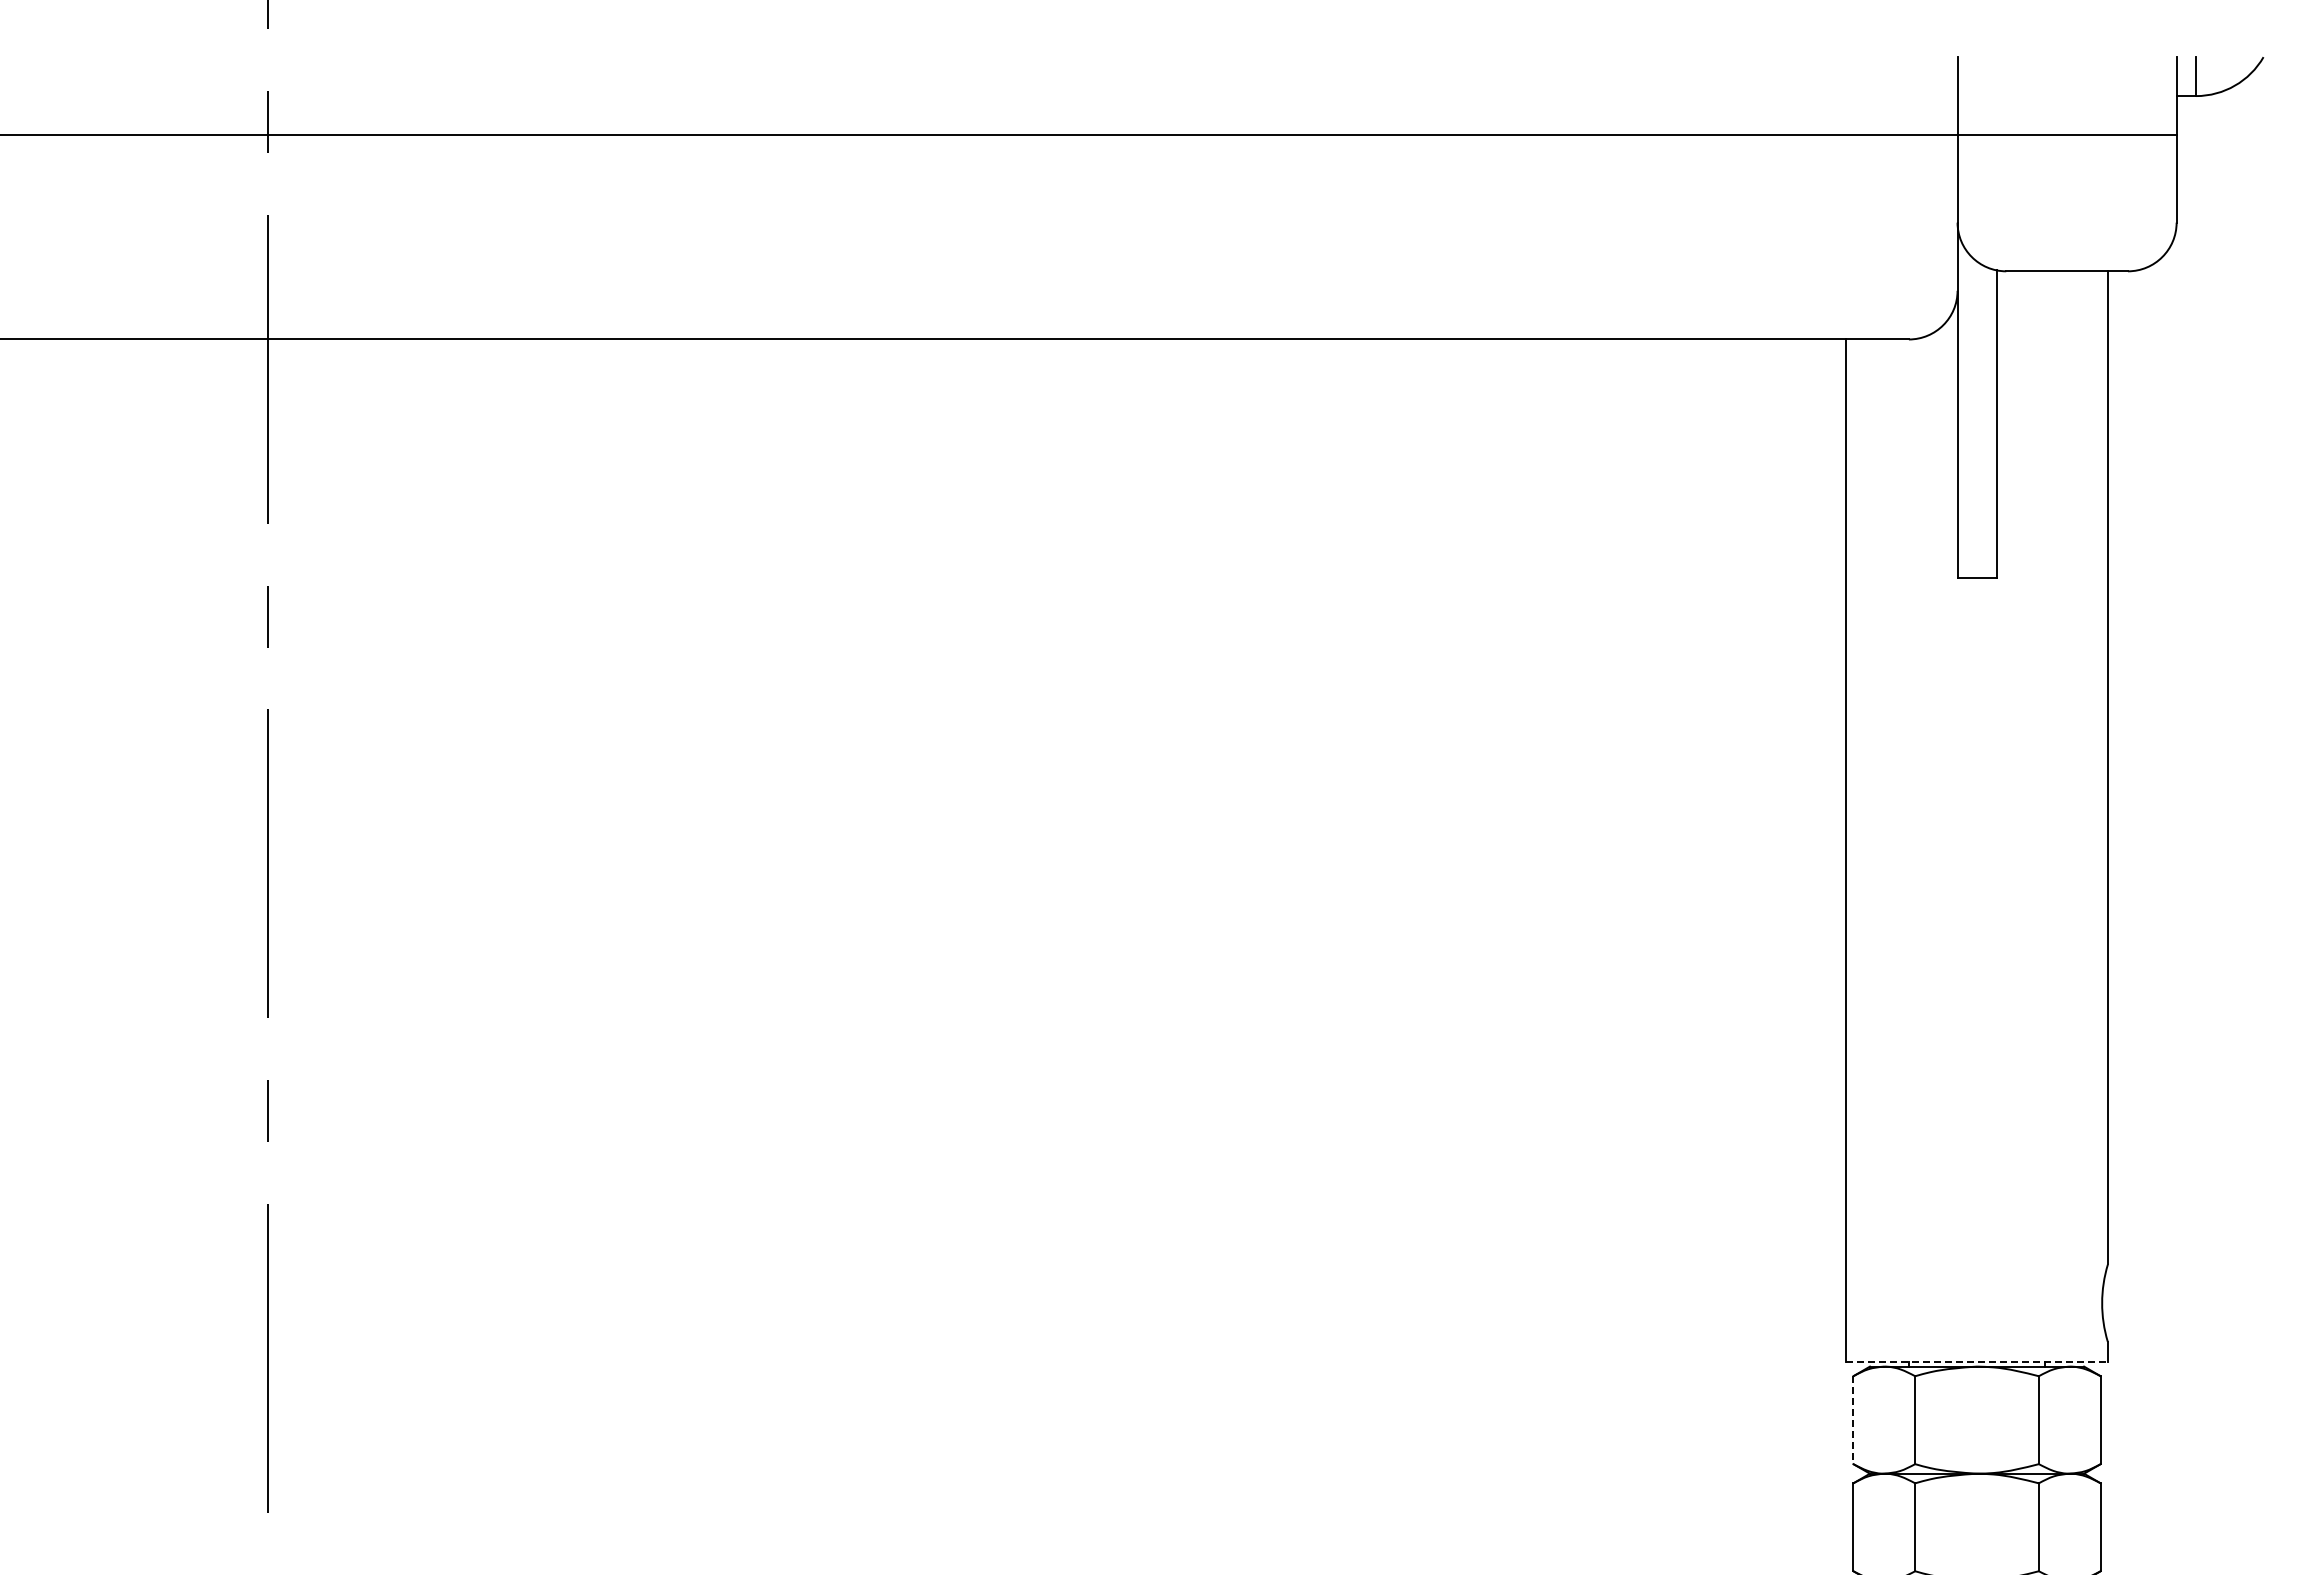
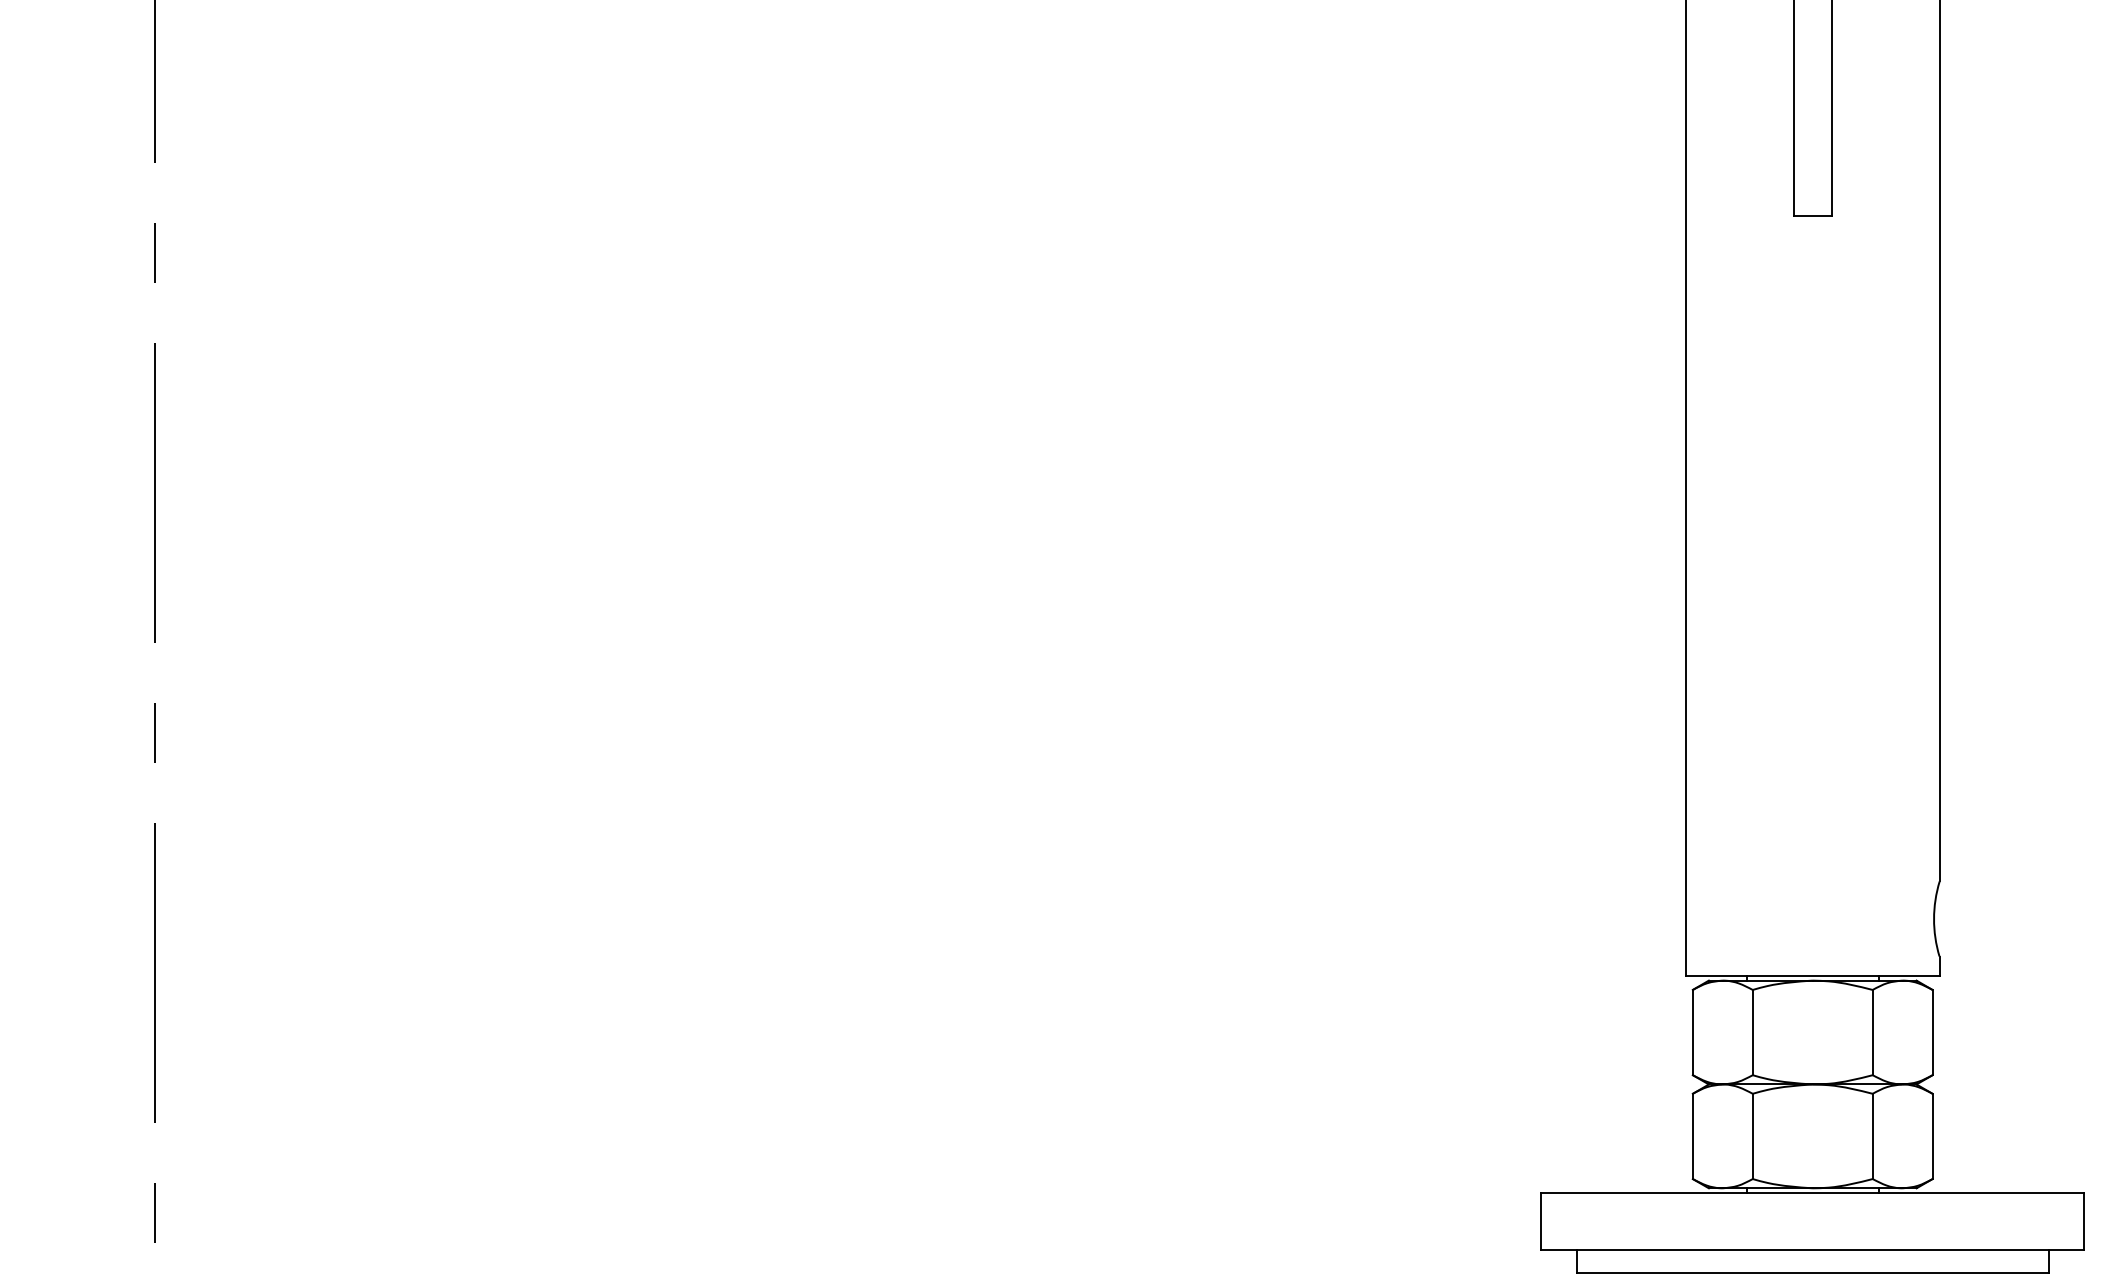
line: (1977, 1361) -> (1813, 975), dashed -> solid
line: (1853, 1420) -> (1692, 1032), dashed -> solid

